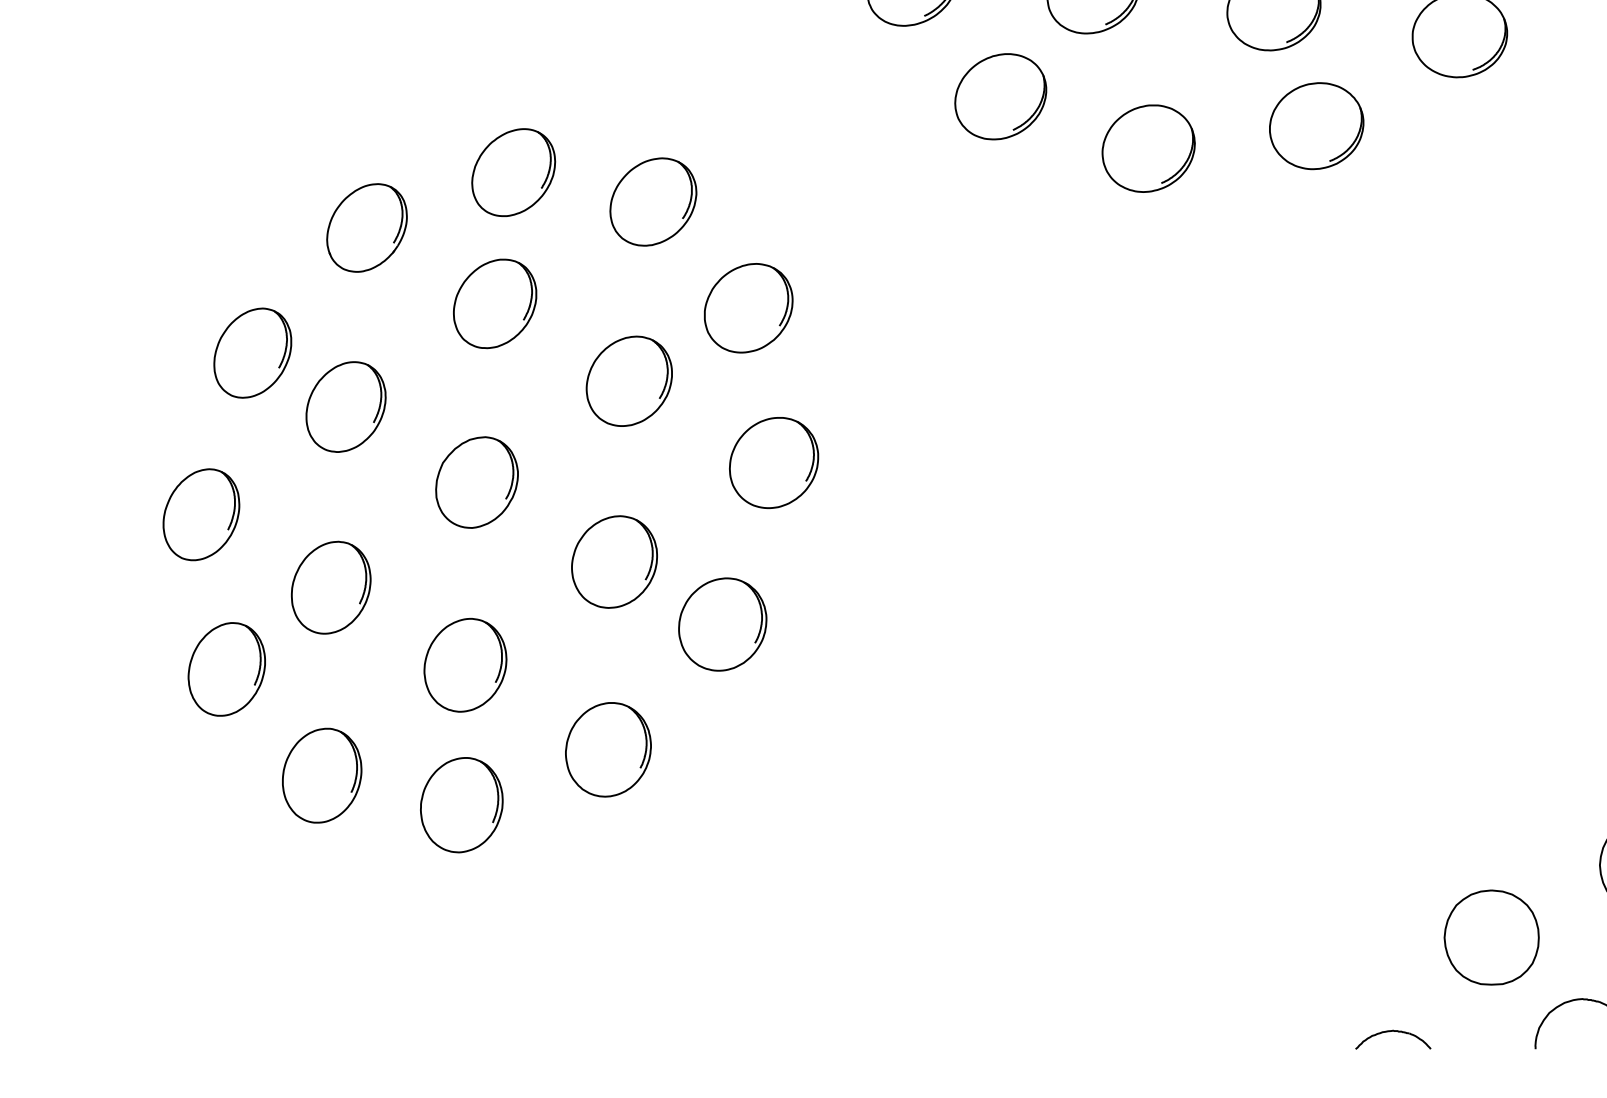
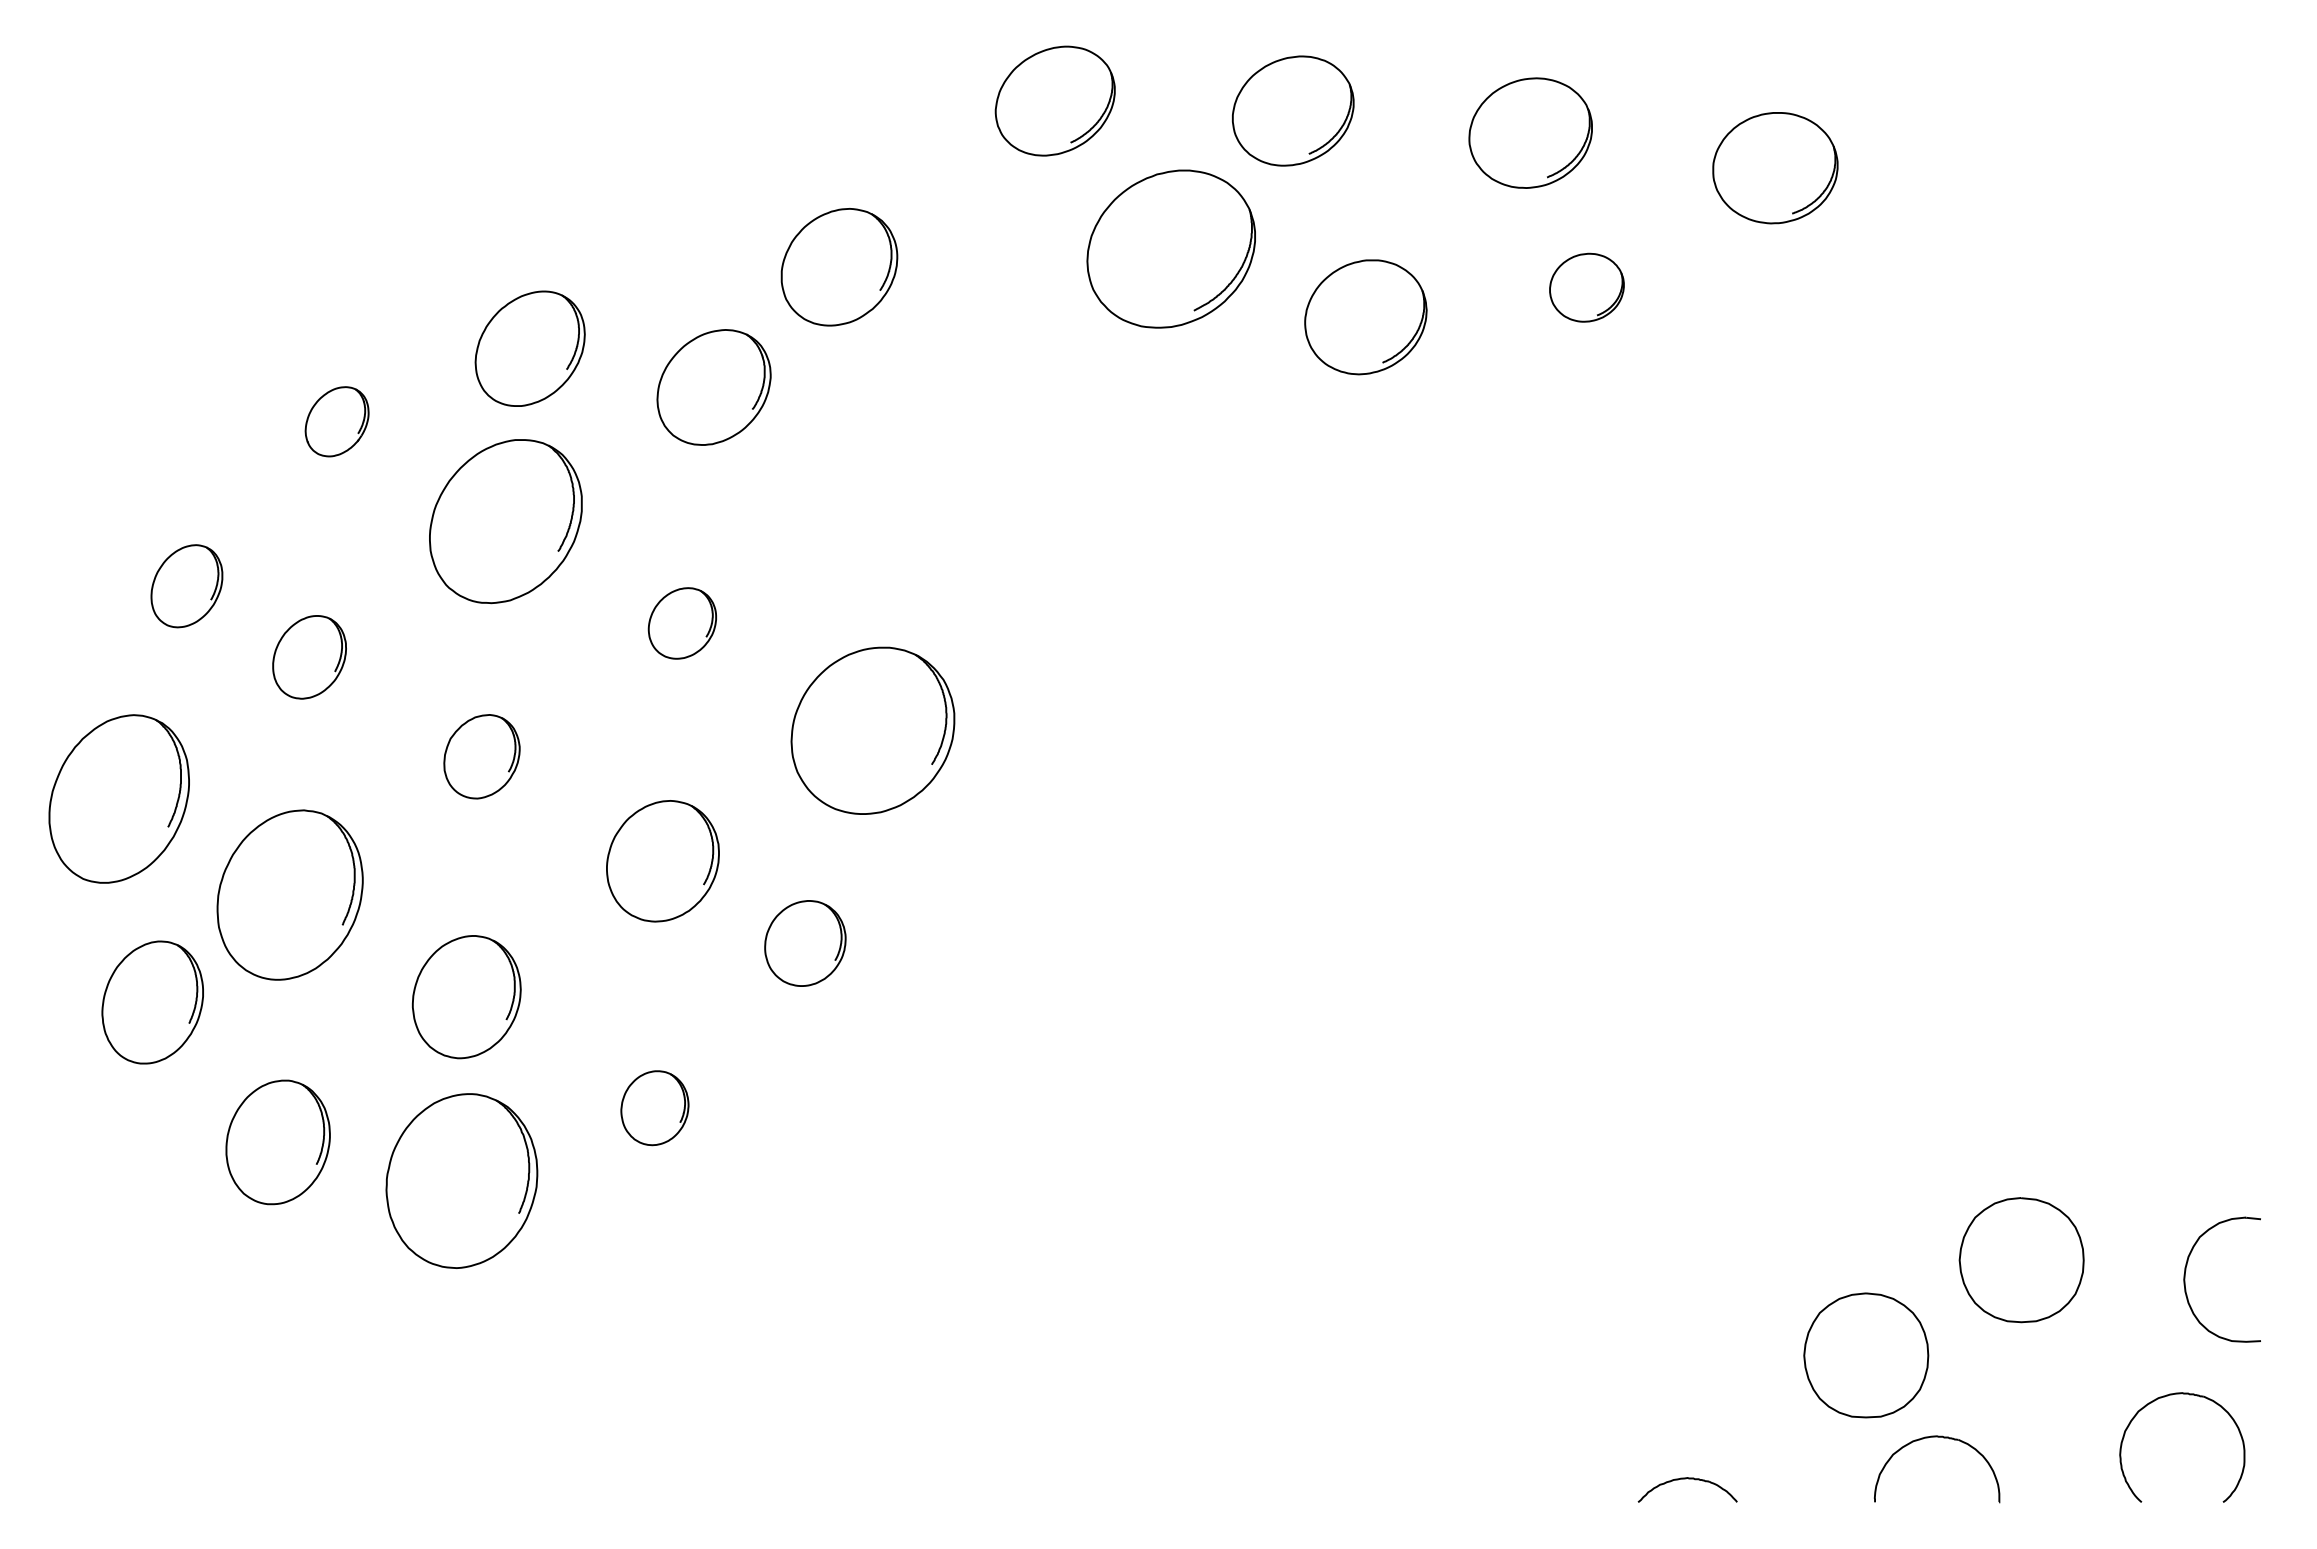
part: (1000, 96) -> (1170, 248), size x1.4
part: (1316, 126) -> (1586, 287), size x0.6
part: (366, 227) -> (336, 421), size x0.6
part: (494, 303) -> (505, 521), size x1.4
part: (748, 308) -> (839, 267), moved
part: (252, 352) -> (186, 585), size x0.7
part: (629, 381) -> (682, 623), size x0.6
part: (345, 407) -> (309, 657), size x0.7
part: (773, 462) -> (872, 730), size x1.4
part: (476, 482) -> (481, 756), size x0.7
part: (201, 514) -> (119, 798), size x1.4
part: (330, 587) -> (289, 894), size x1.4
part: (722, 624) -> (805, 943), size x0.7
part: (608, 749) -> (654, 1107), size x0.6
part: (461, 805) -> (461, 1181), size x1.4
part: (1491, 937) -> (1866, 1355), moved

